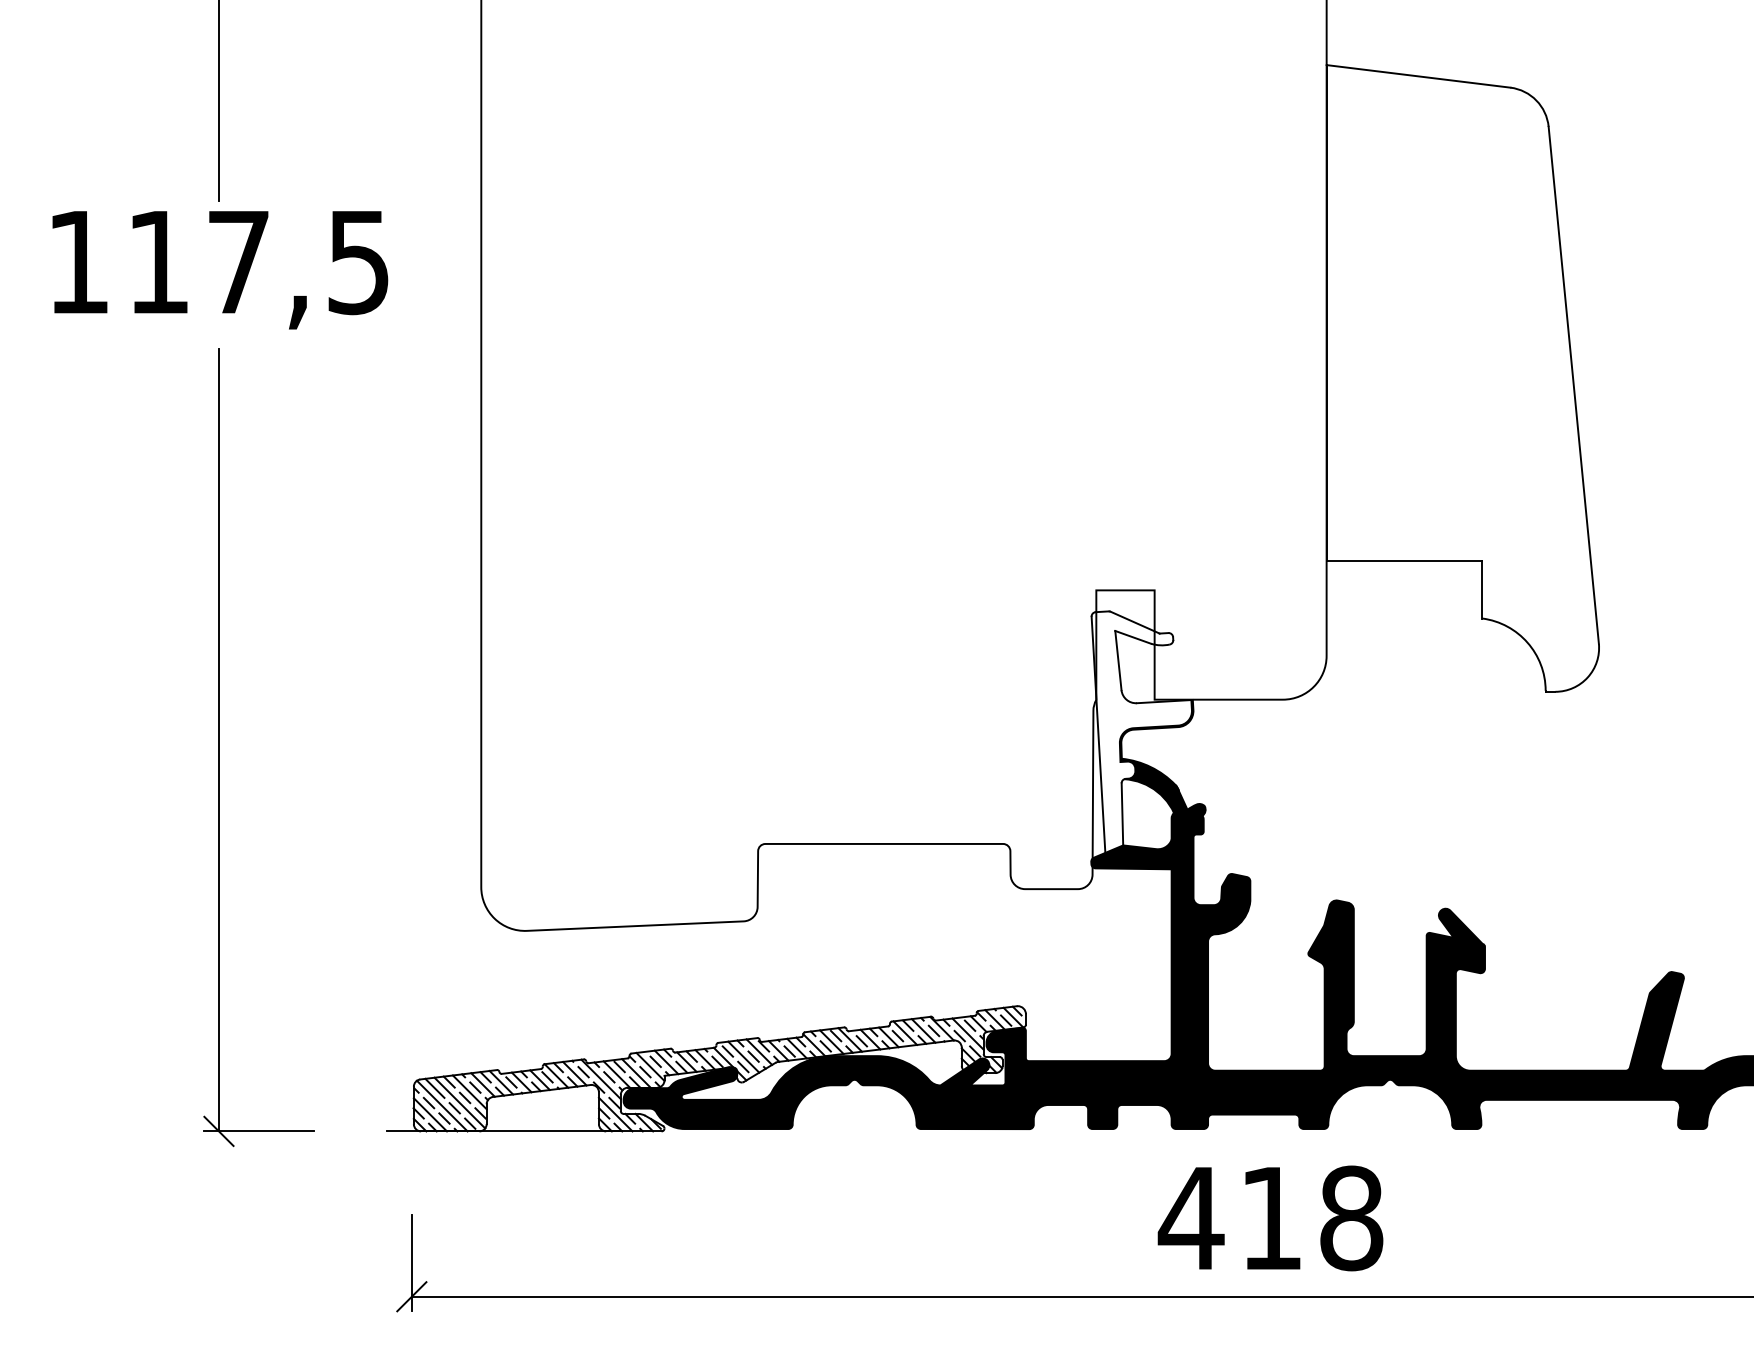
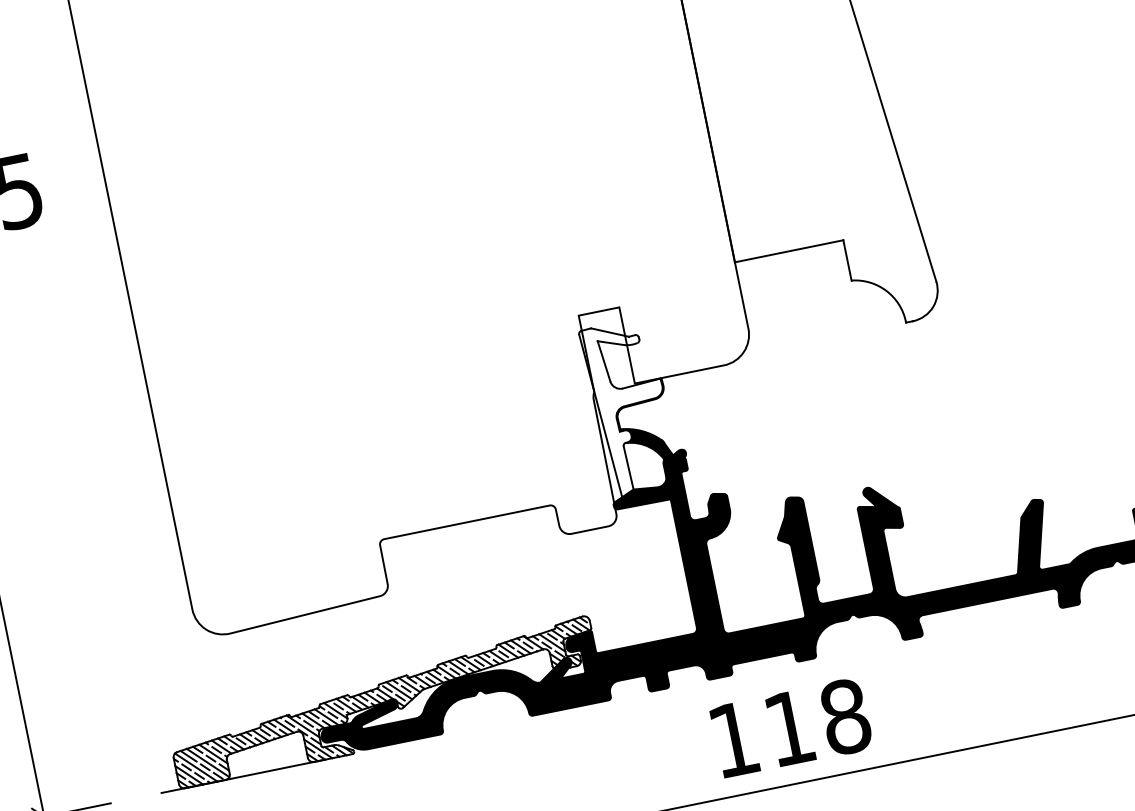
text: (1190, 1218) -> (733, 739), 418 -> 118

